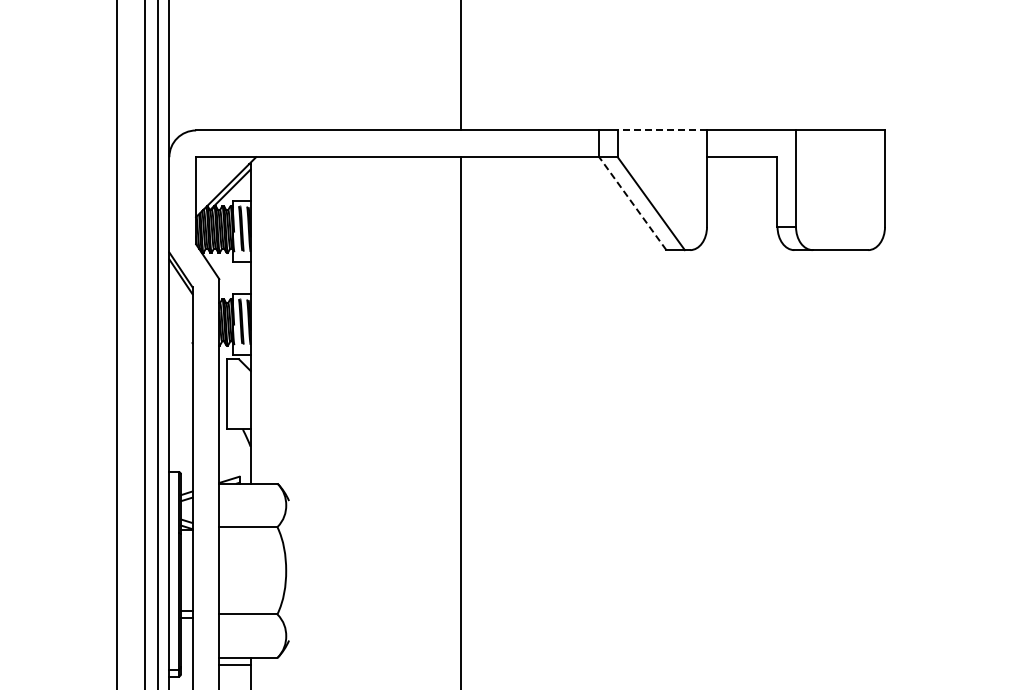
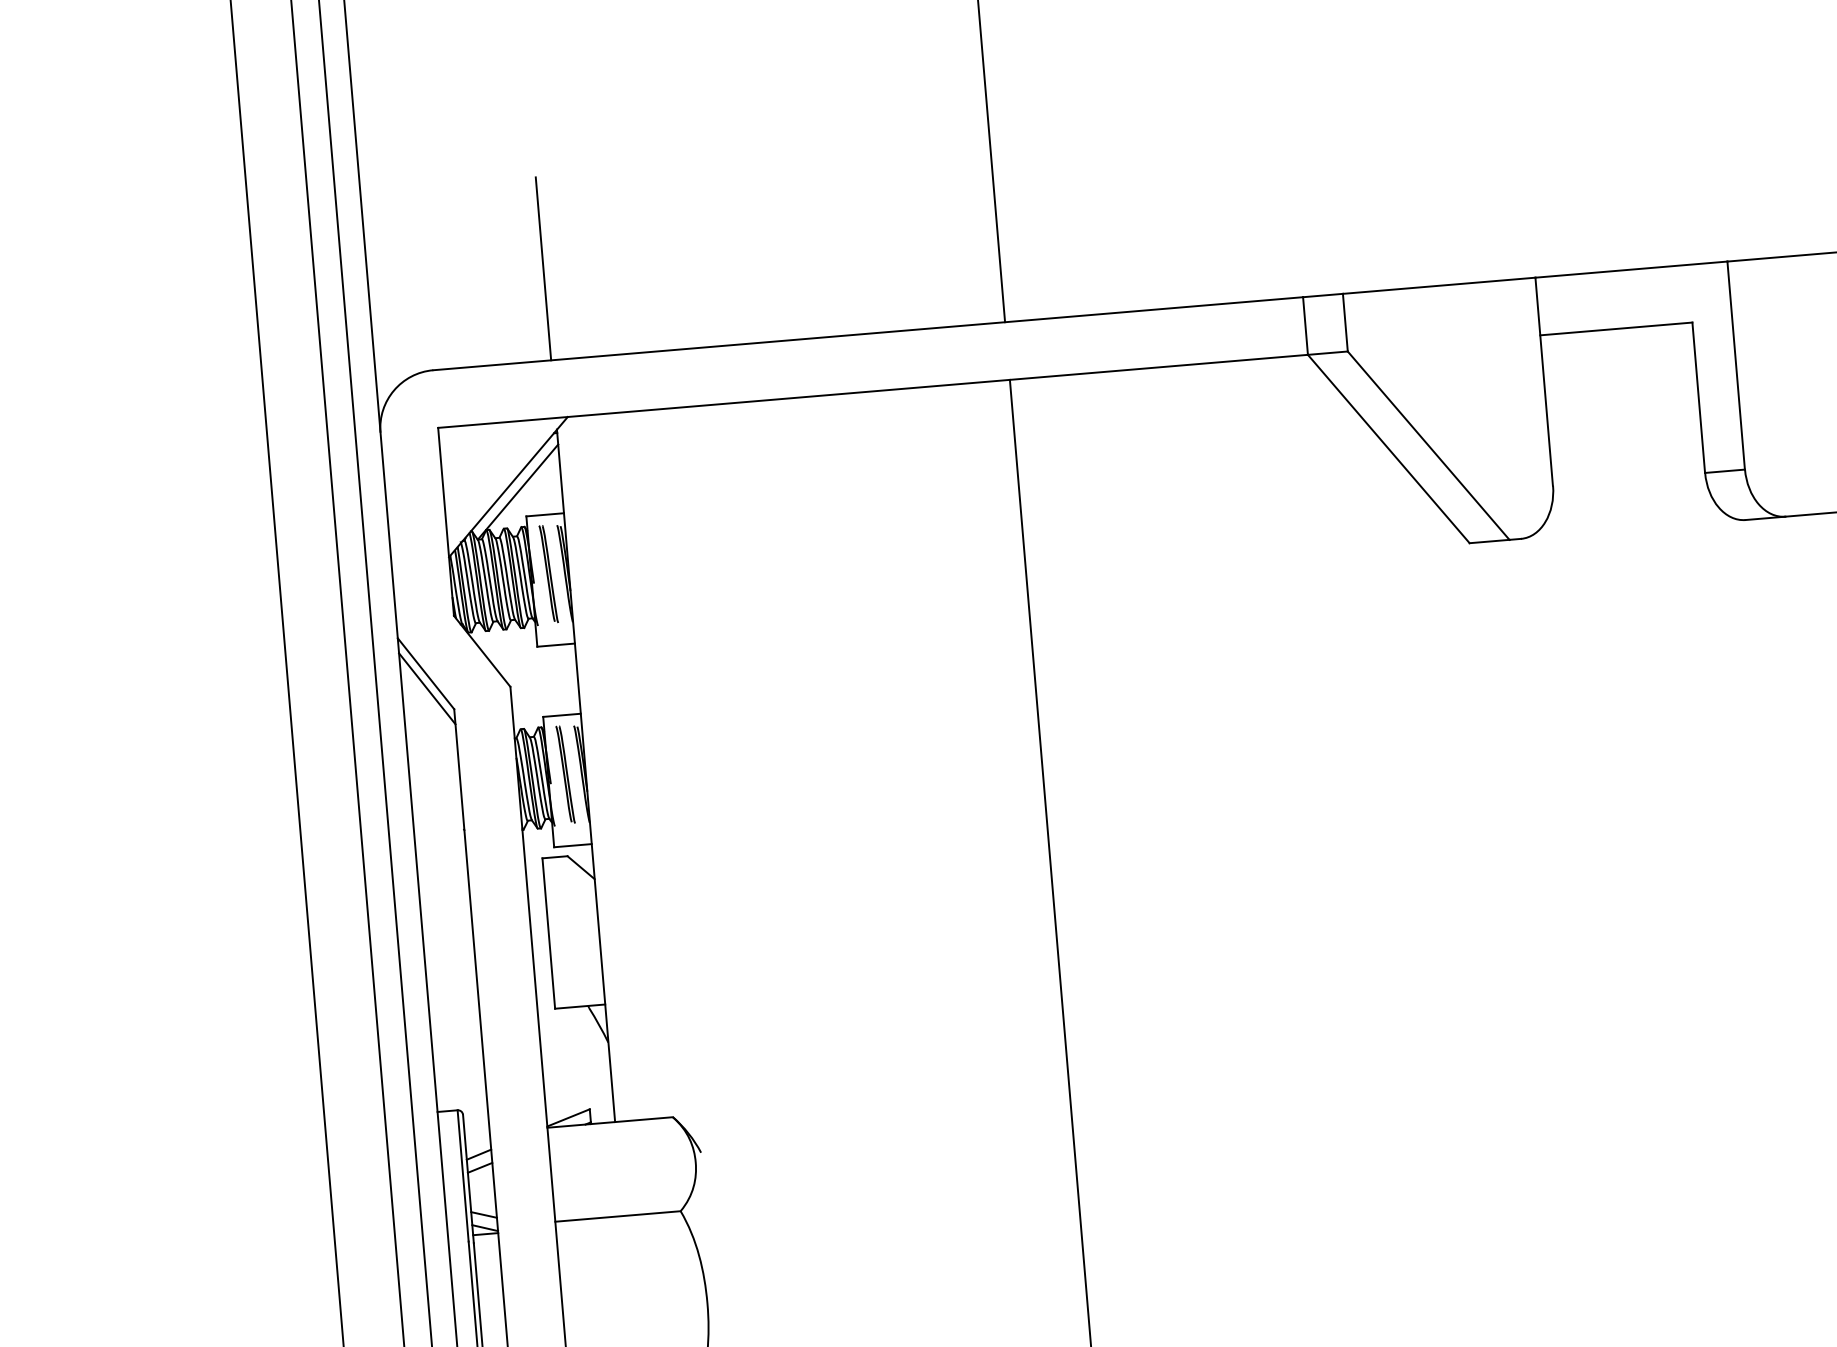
line: (250, 87) -> (542, 267), added
line: (662, 130) -> (1439, 285), dashed -> solid
line: (632, 203) -> (1388, 448), dashed -> solid

